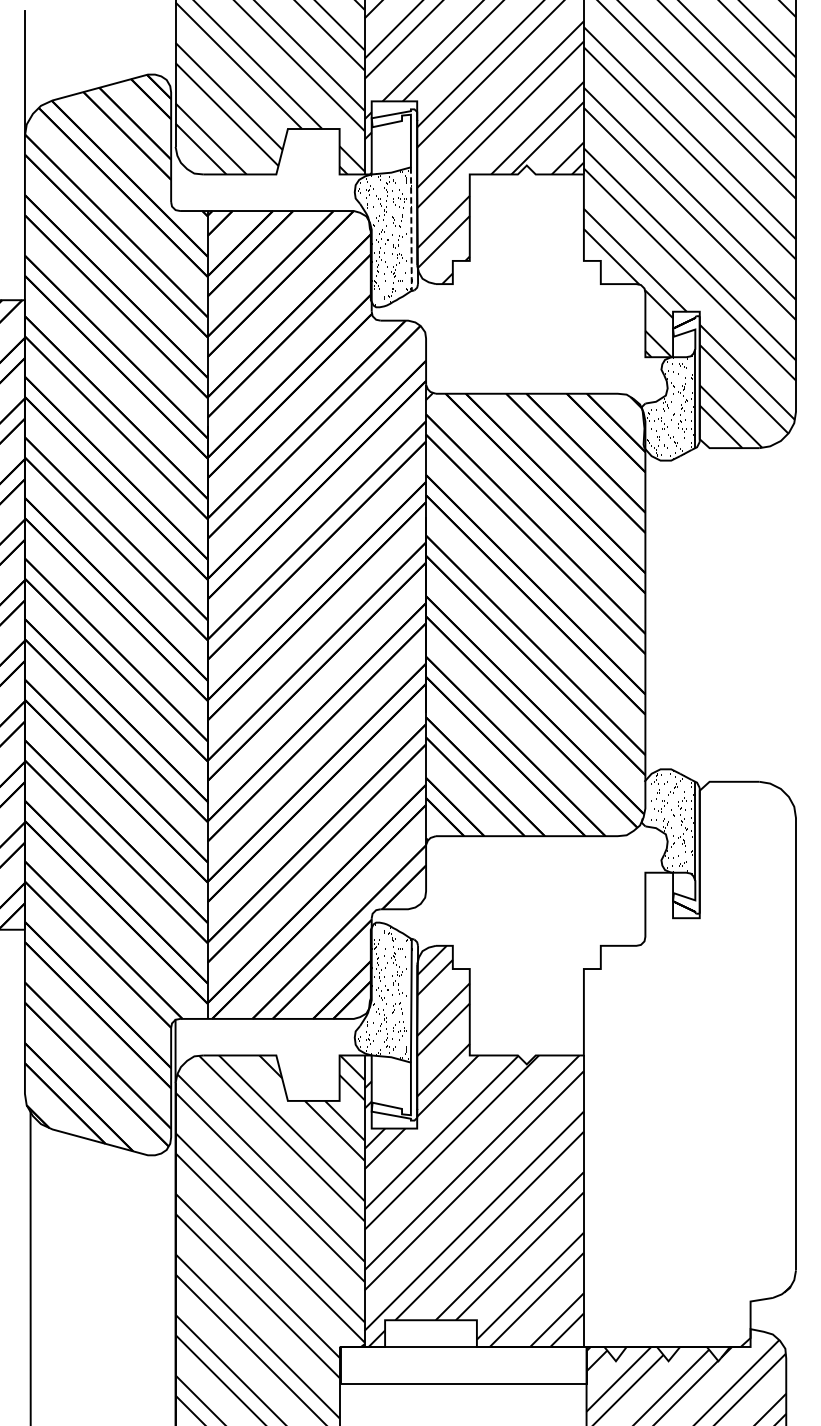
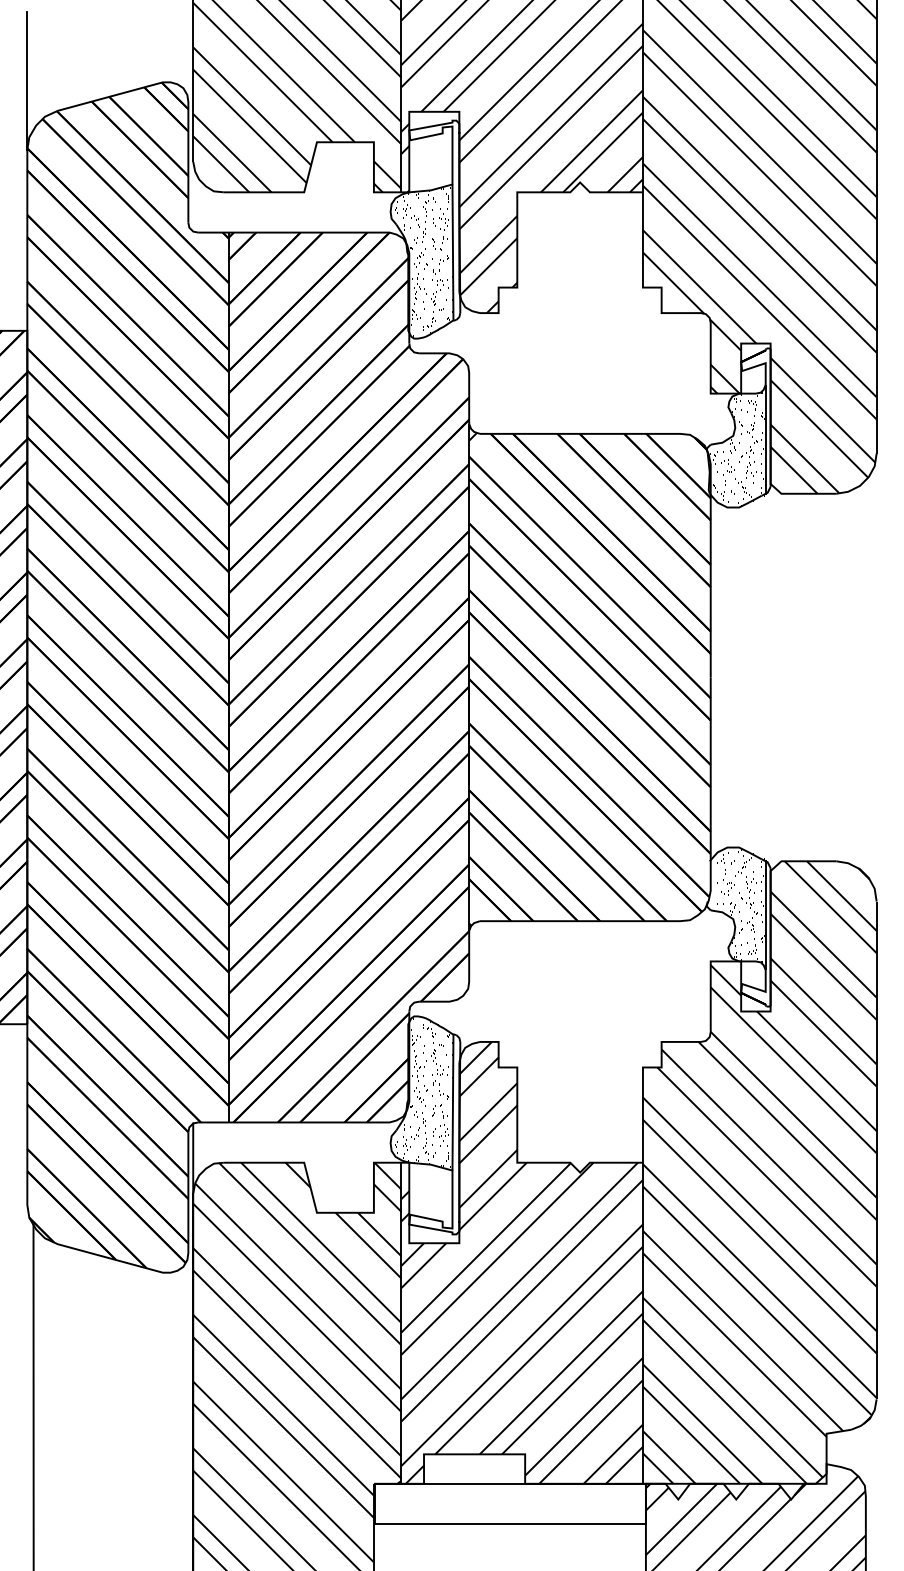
line: (410, 229) -> (452, 253), dashed -> solid
hatch: (689, 1064) -> (759, 1172), added

